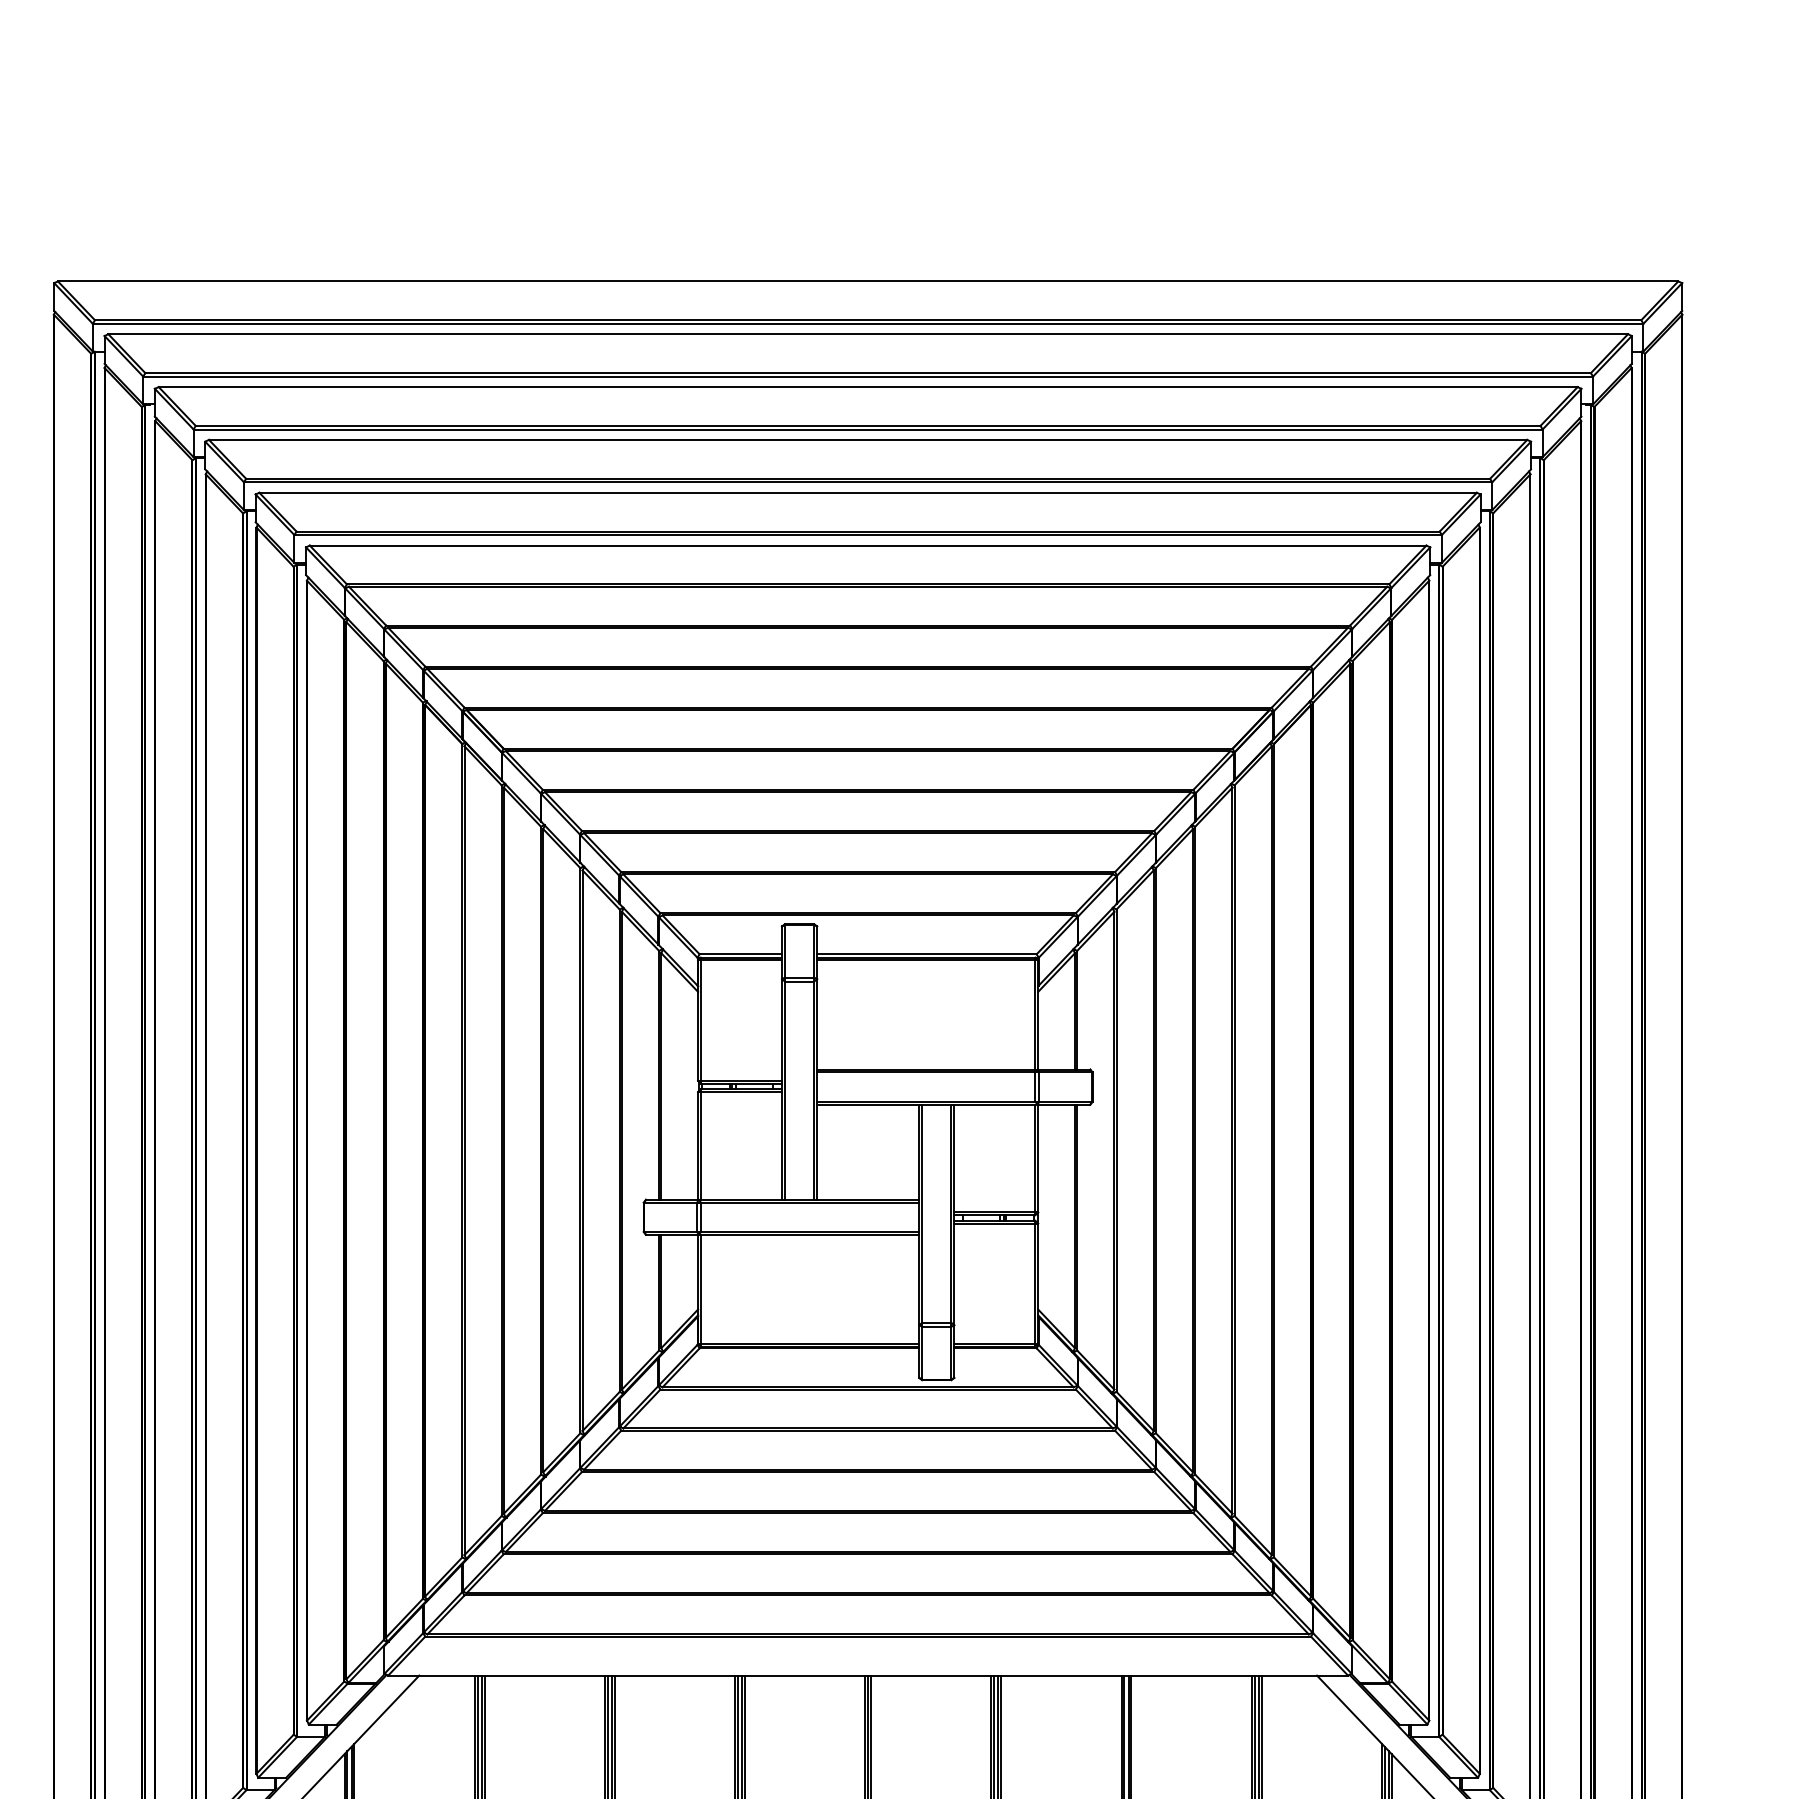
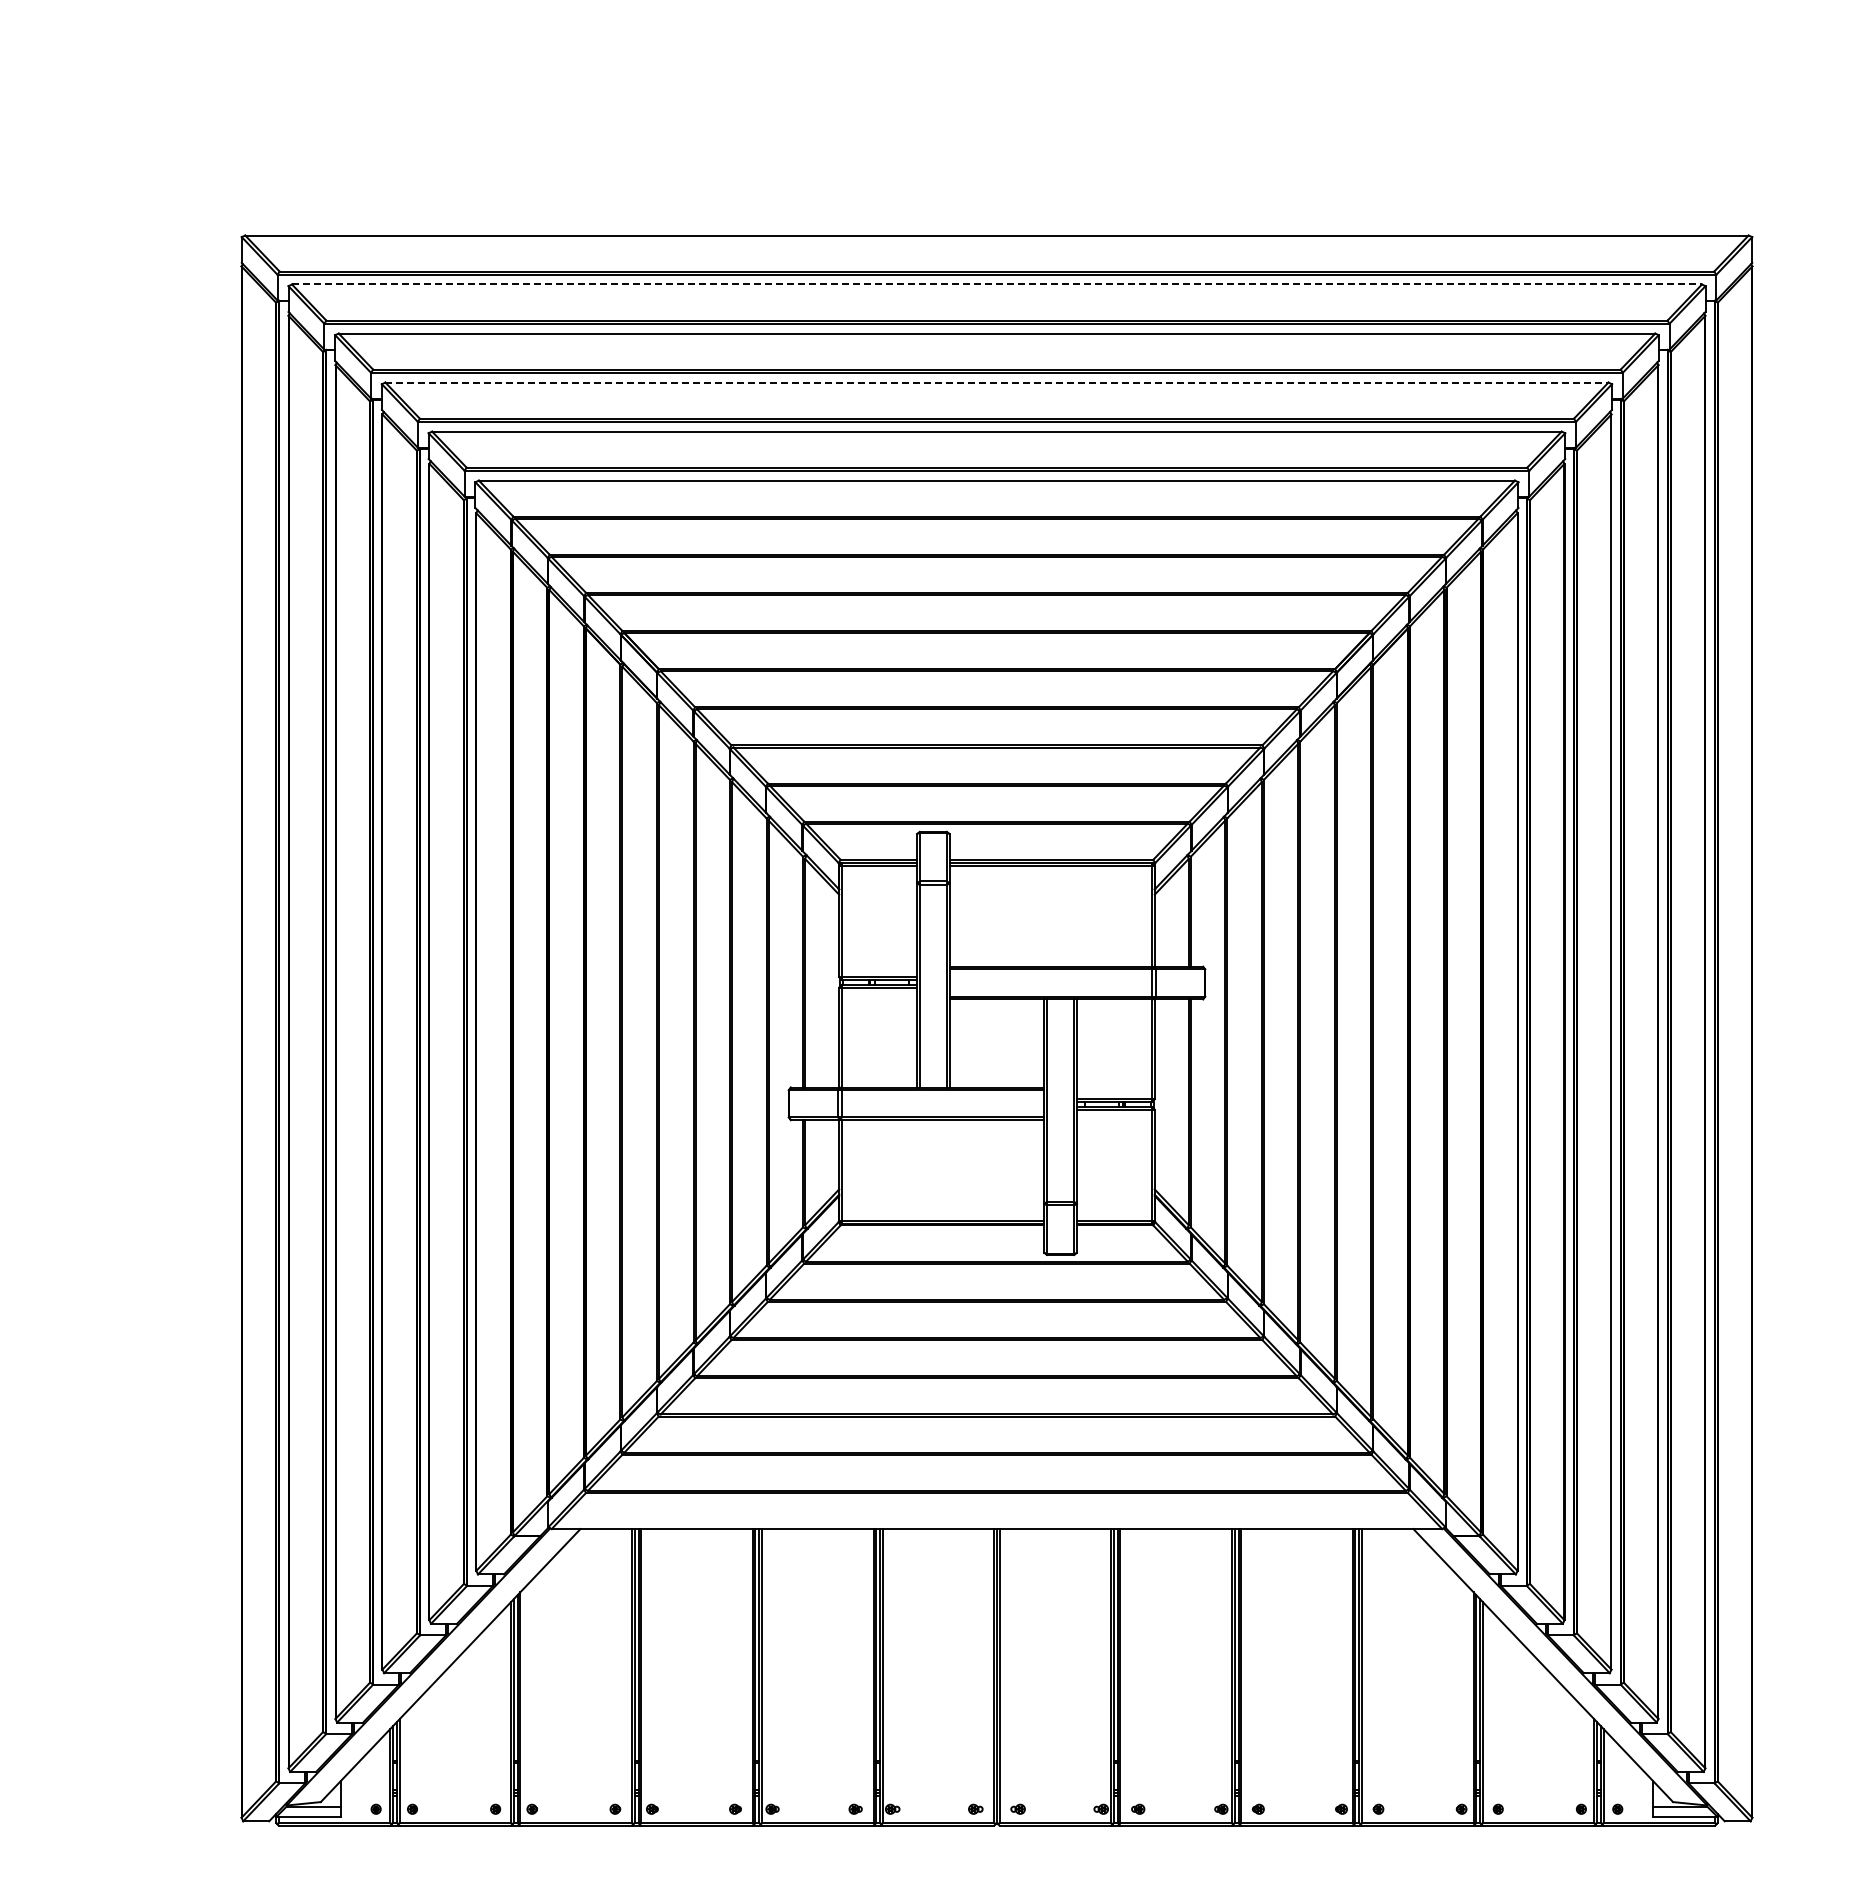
line: (868, 334) -> (997, 284), solid -> dashed
line: (867, 439) -> (996, 382), solid -> dashed

